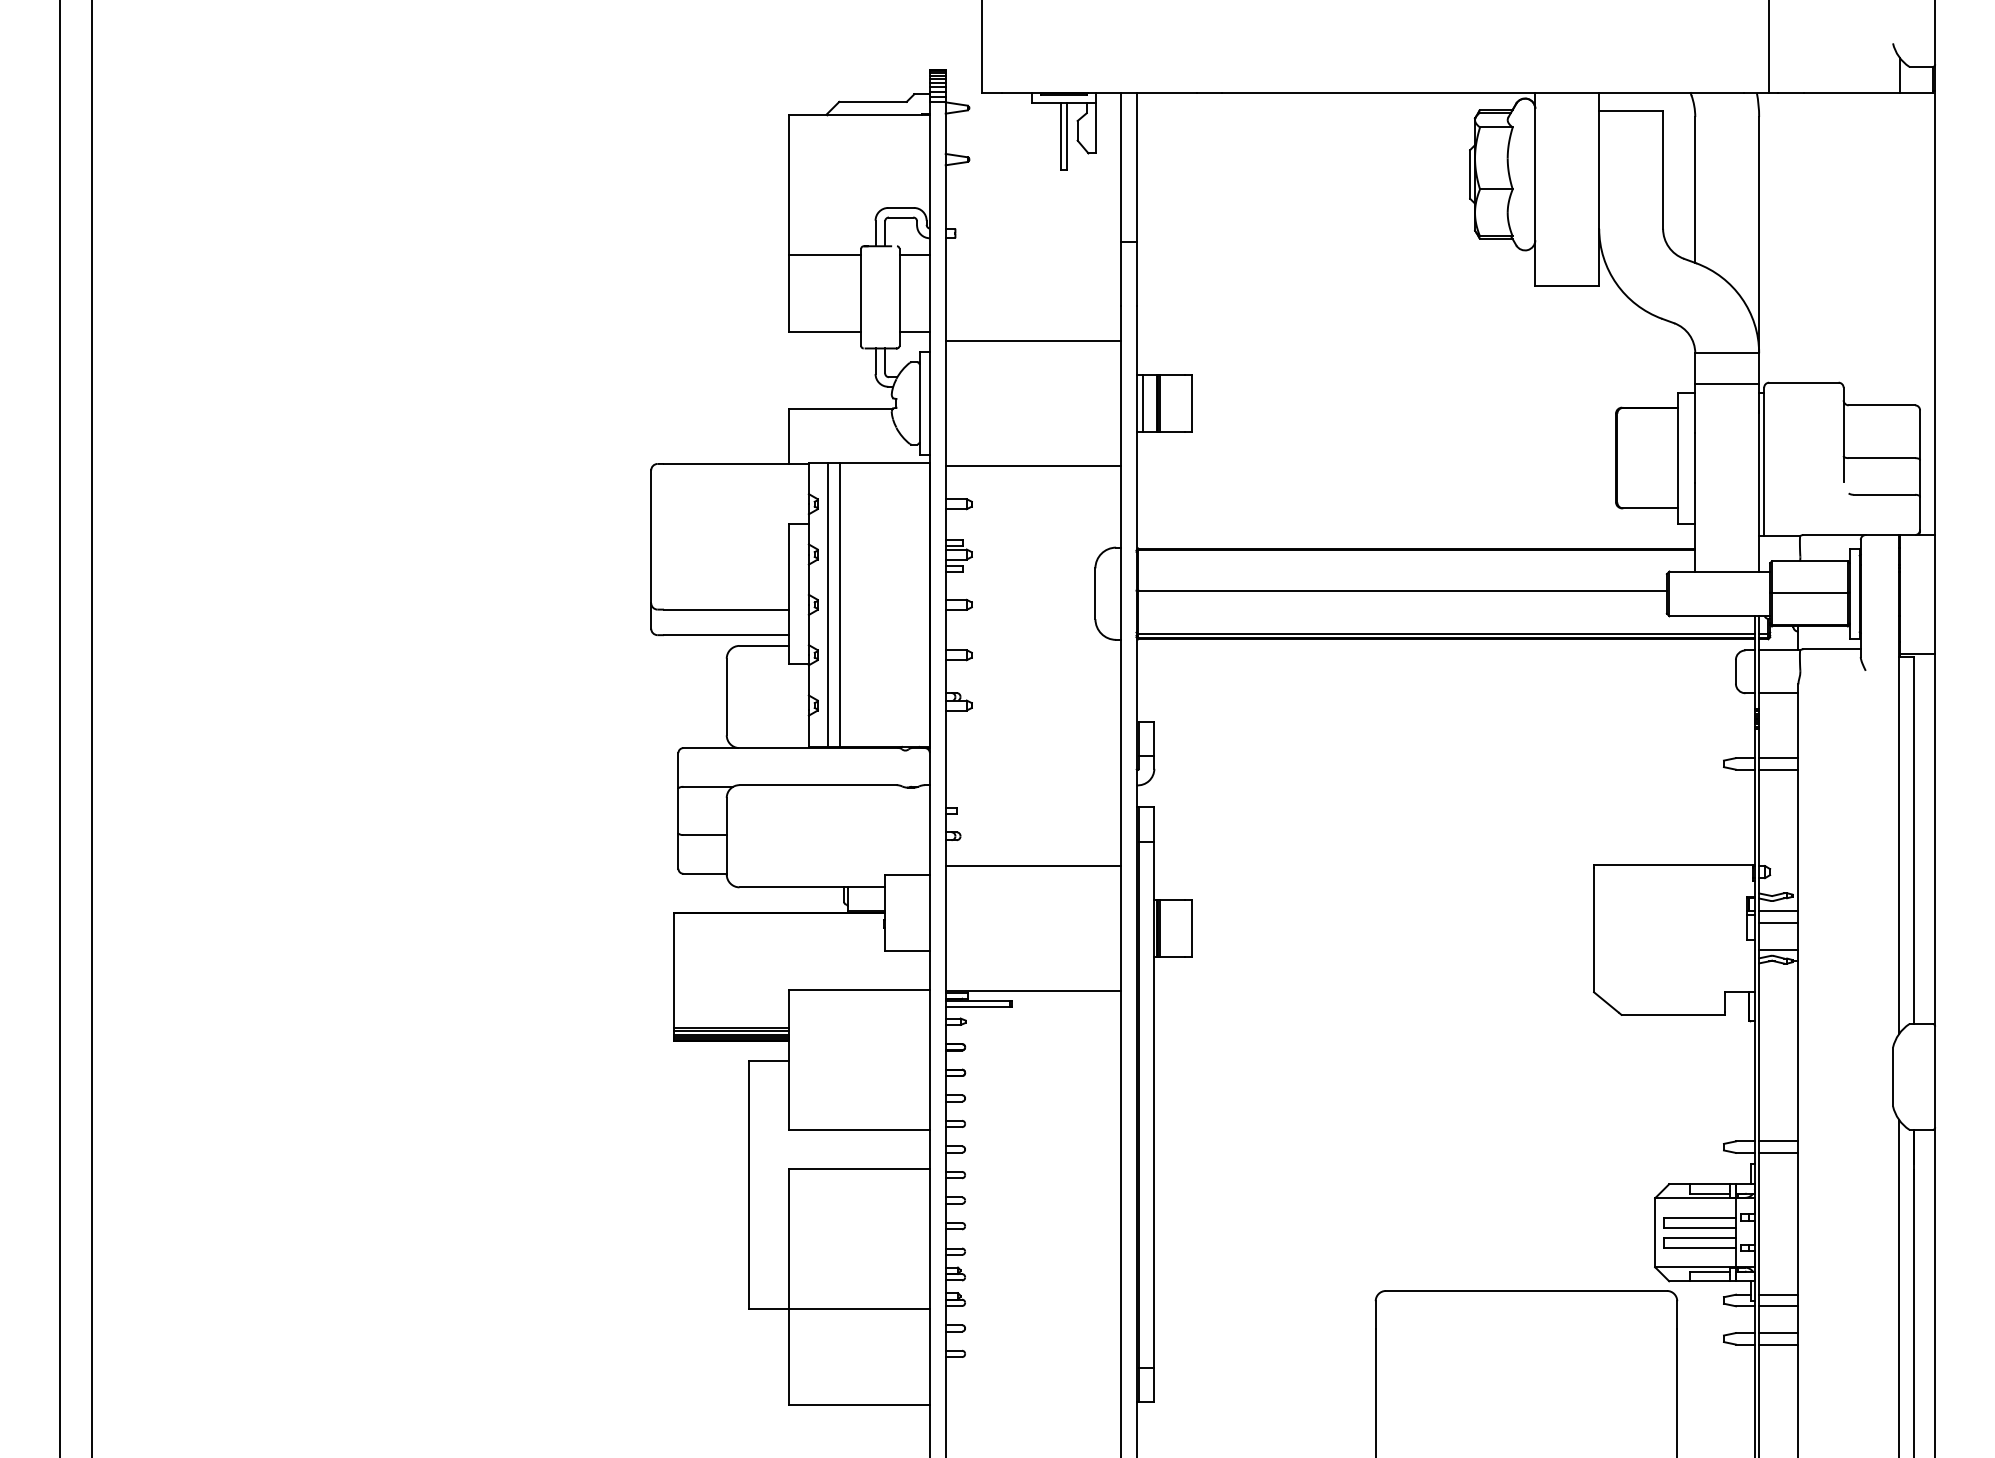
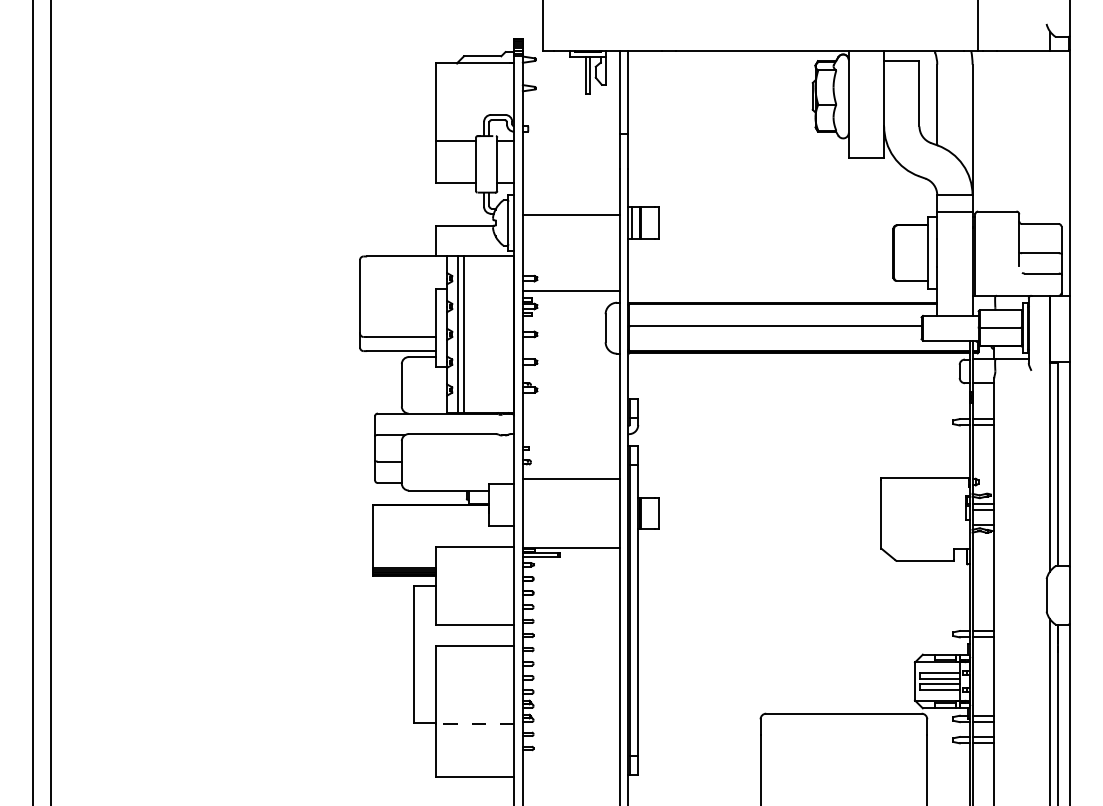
line: (1031, 341) -> (570, 215), moved
line: (1031, 465) -> (570, 290), moved
line: (860, 1308) -> (475, 723), solid -> dashed

